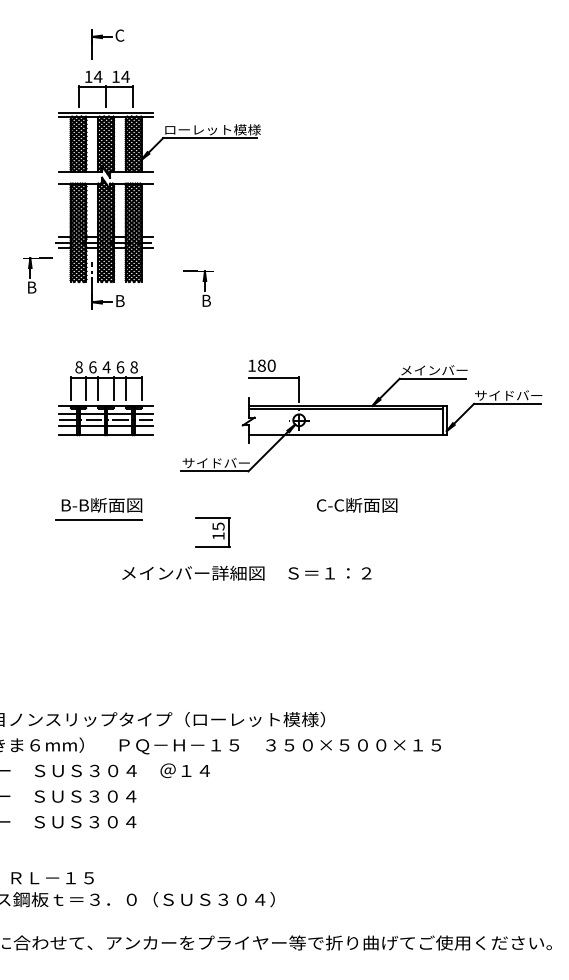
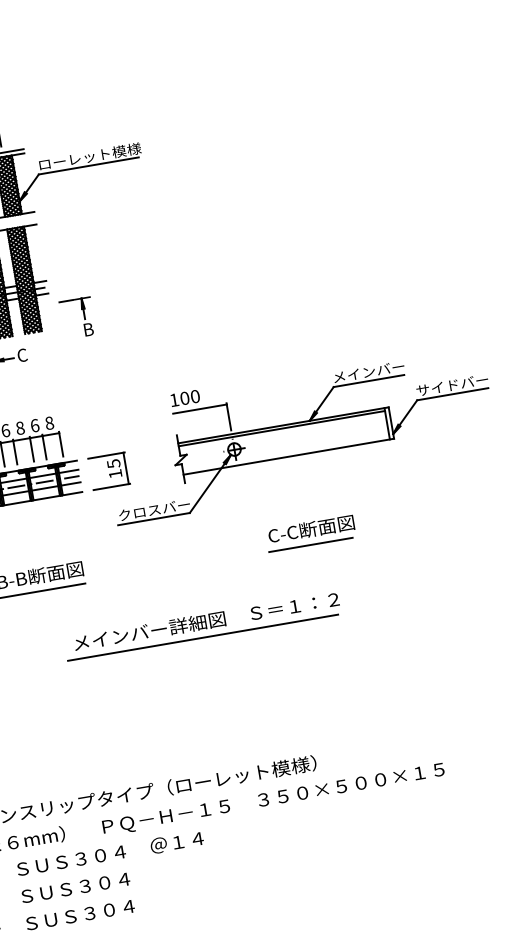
part: (198, 288) -> (77, 317), moved
text: (119, 301) -> (22, 355), B -> C
text: (261, 365) -> (184, 398), 180 -> 100
text: (106, 367) -> (20, 428), 4 -> 8
text: (201, 463) -> (138, 513), サイドバー -> クロスバー
line: (353, 519) -> (310, 544), added
part: (212, 532) -> (108, 471), moved
line: (240, 587) -> (202, 637), added

